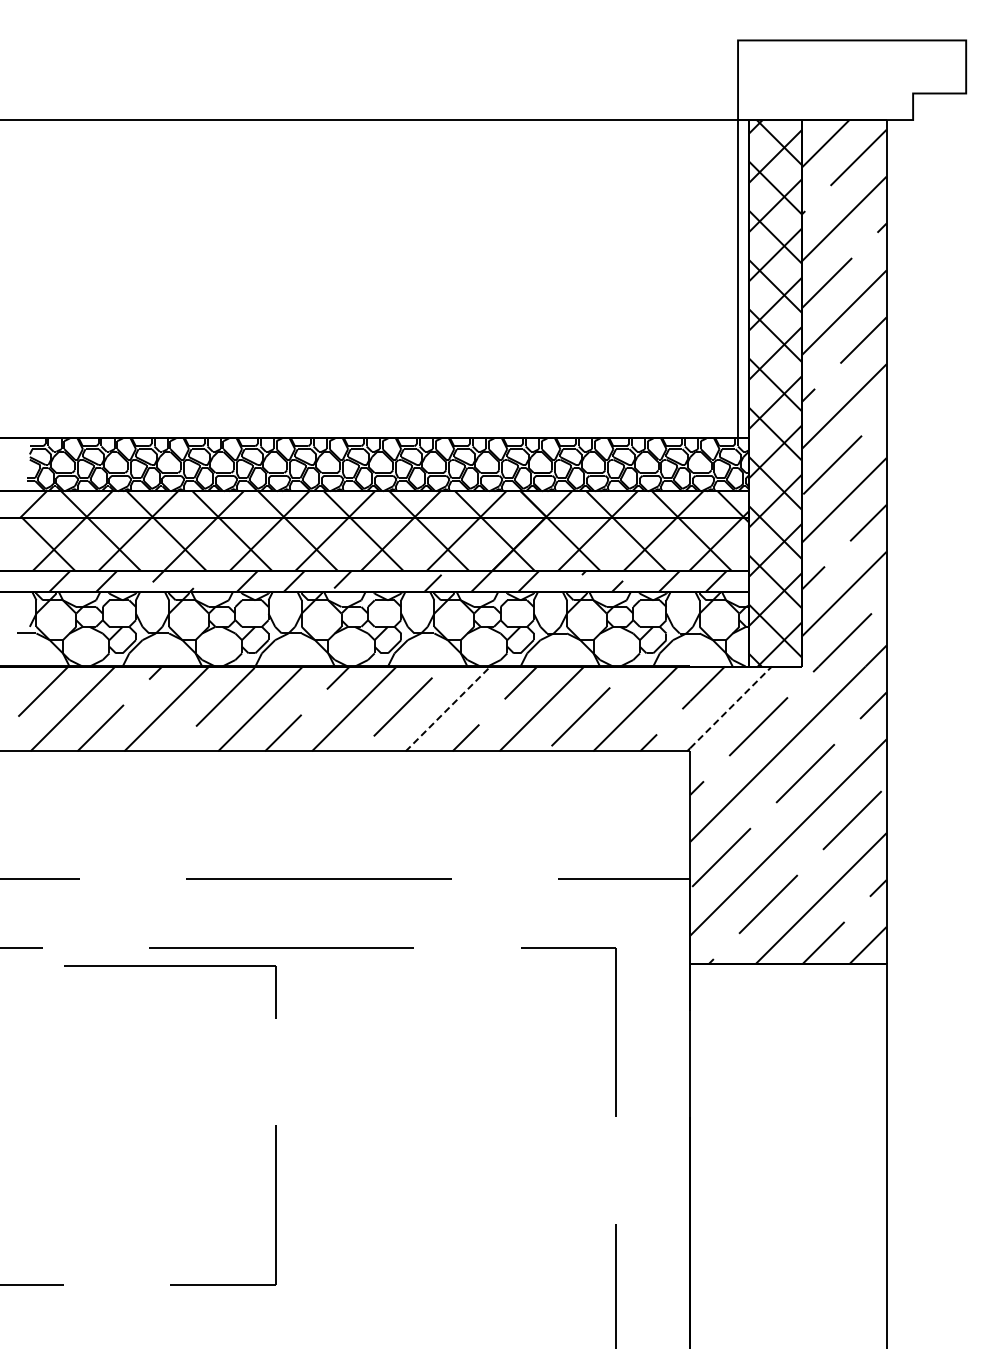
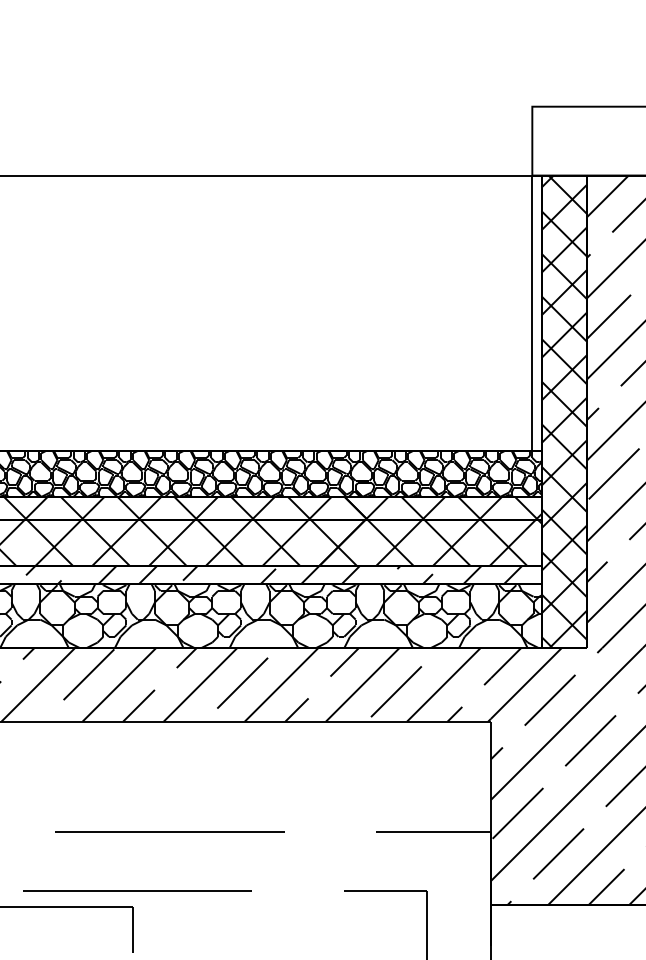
line: (731, 707) -> (526, 683), dashed -> solid
line: (448, 708) -> (281, 684), dashed -> solid

